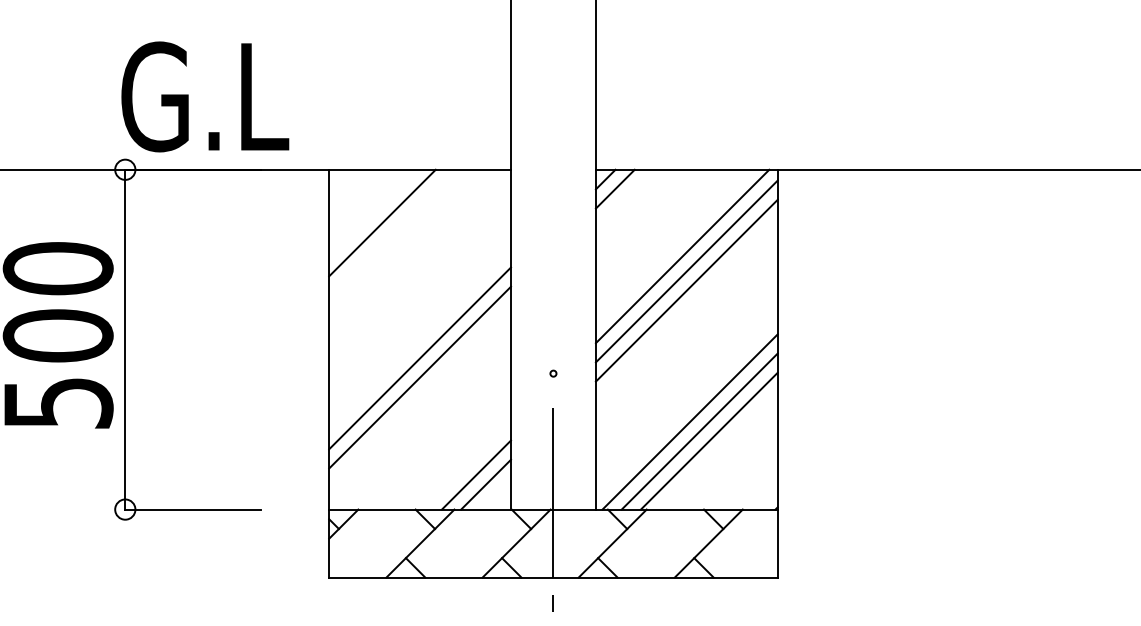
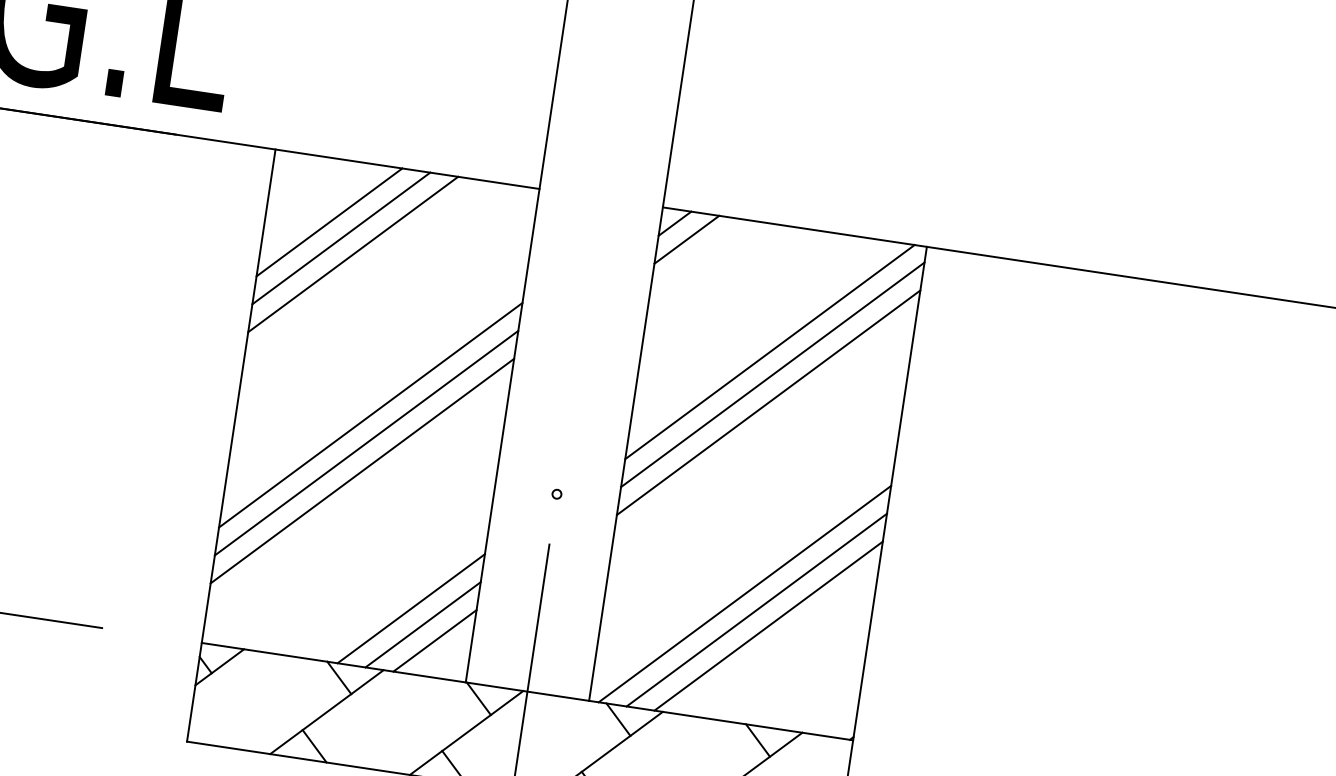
line: (372, 213) -> (328, 222), added
line: (391, 232) -> (352, 254), added
line: (419, 339) -> (369, 415), added
line: (466, 465) -> (410, 608), added

